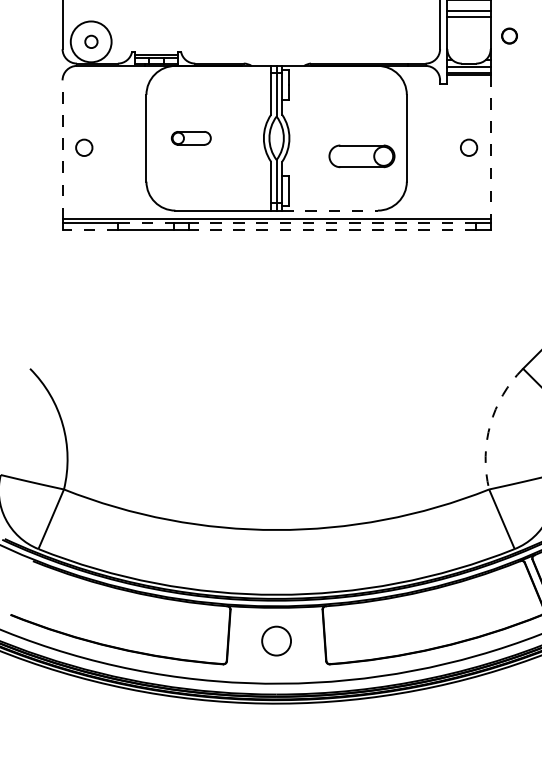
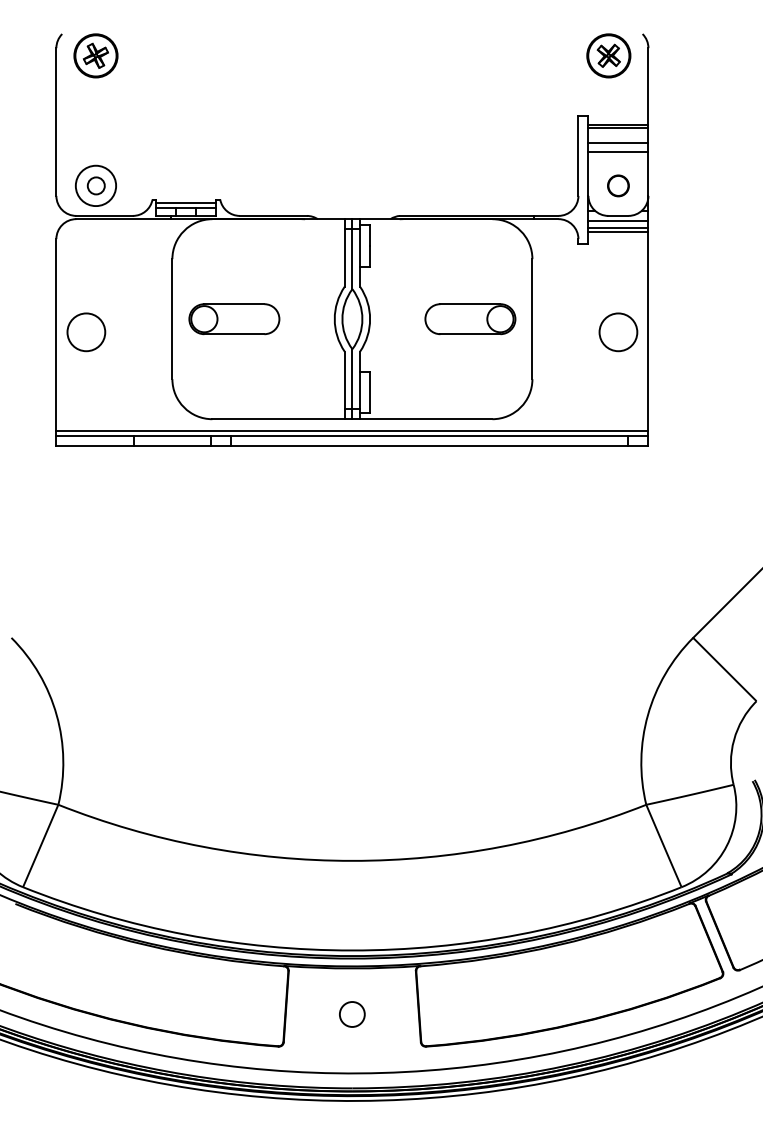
part: (509, 35) -> (618, 185), moved
circle: (90, 41) -> (95, 185), size x0.71
part: (191, 138) -> (234, 319), size x1.67
circle: (84, 147) -> (86, 332), size x1.67
circle: (469, 147) -> (618, 332), size x1.67
line: (490, 147) -> (648, 331), dashed -> solid
line: (62, 149) -> (56, 334), dashed -> solid
part: (362, 156) -> (470, 319), moved
line: (330, 210) -> (426, 419), dashed -> solid
line: (146, 222) -> (172, 435), dashed -> solid
line: (332, 222) -> (429, 435), dashed -> solid
line: (90, 229) -> (95, 445), dashed -> solid
line: (332, 229) -> (429, 445), dashed -> solid
arc: (490, 424) -> (647, 715), dashed -> solid
circle: (275, 641) -> (351, 1014), size x0.62

